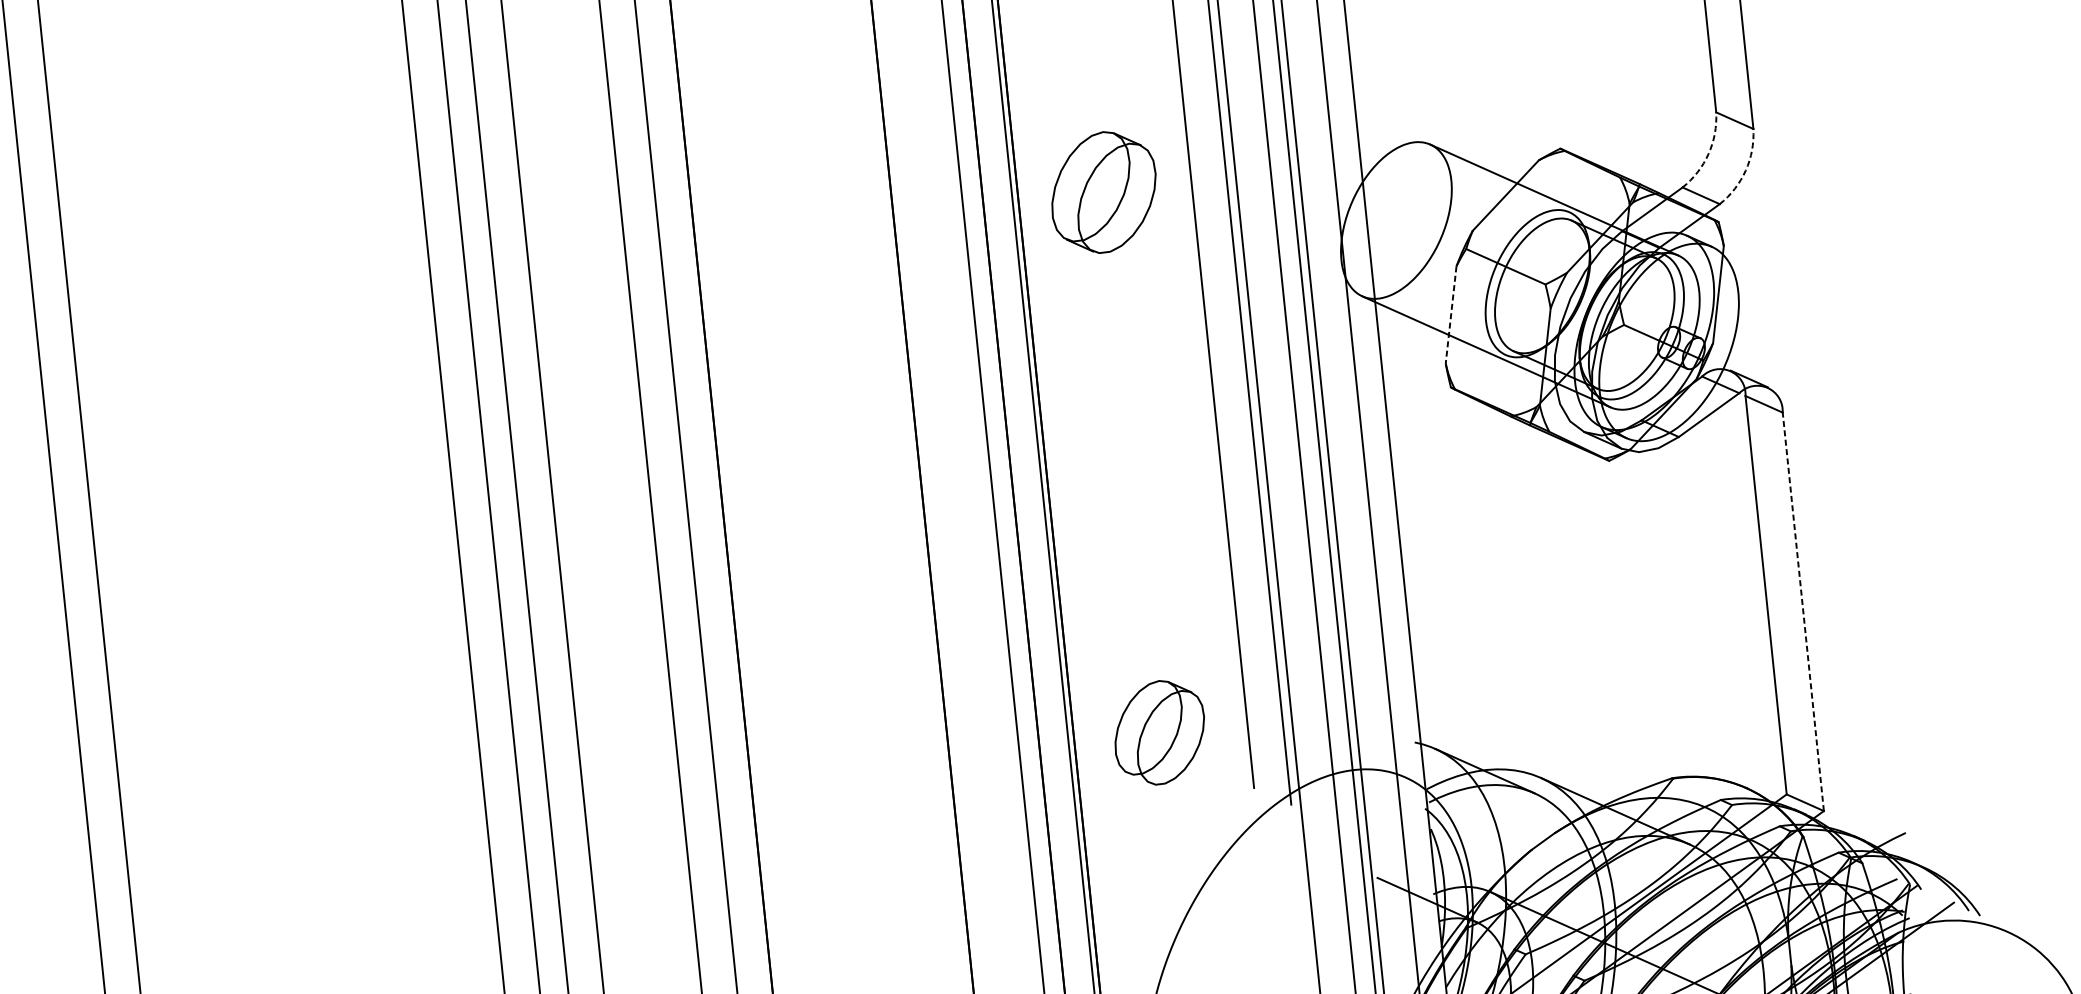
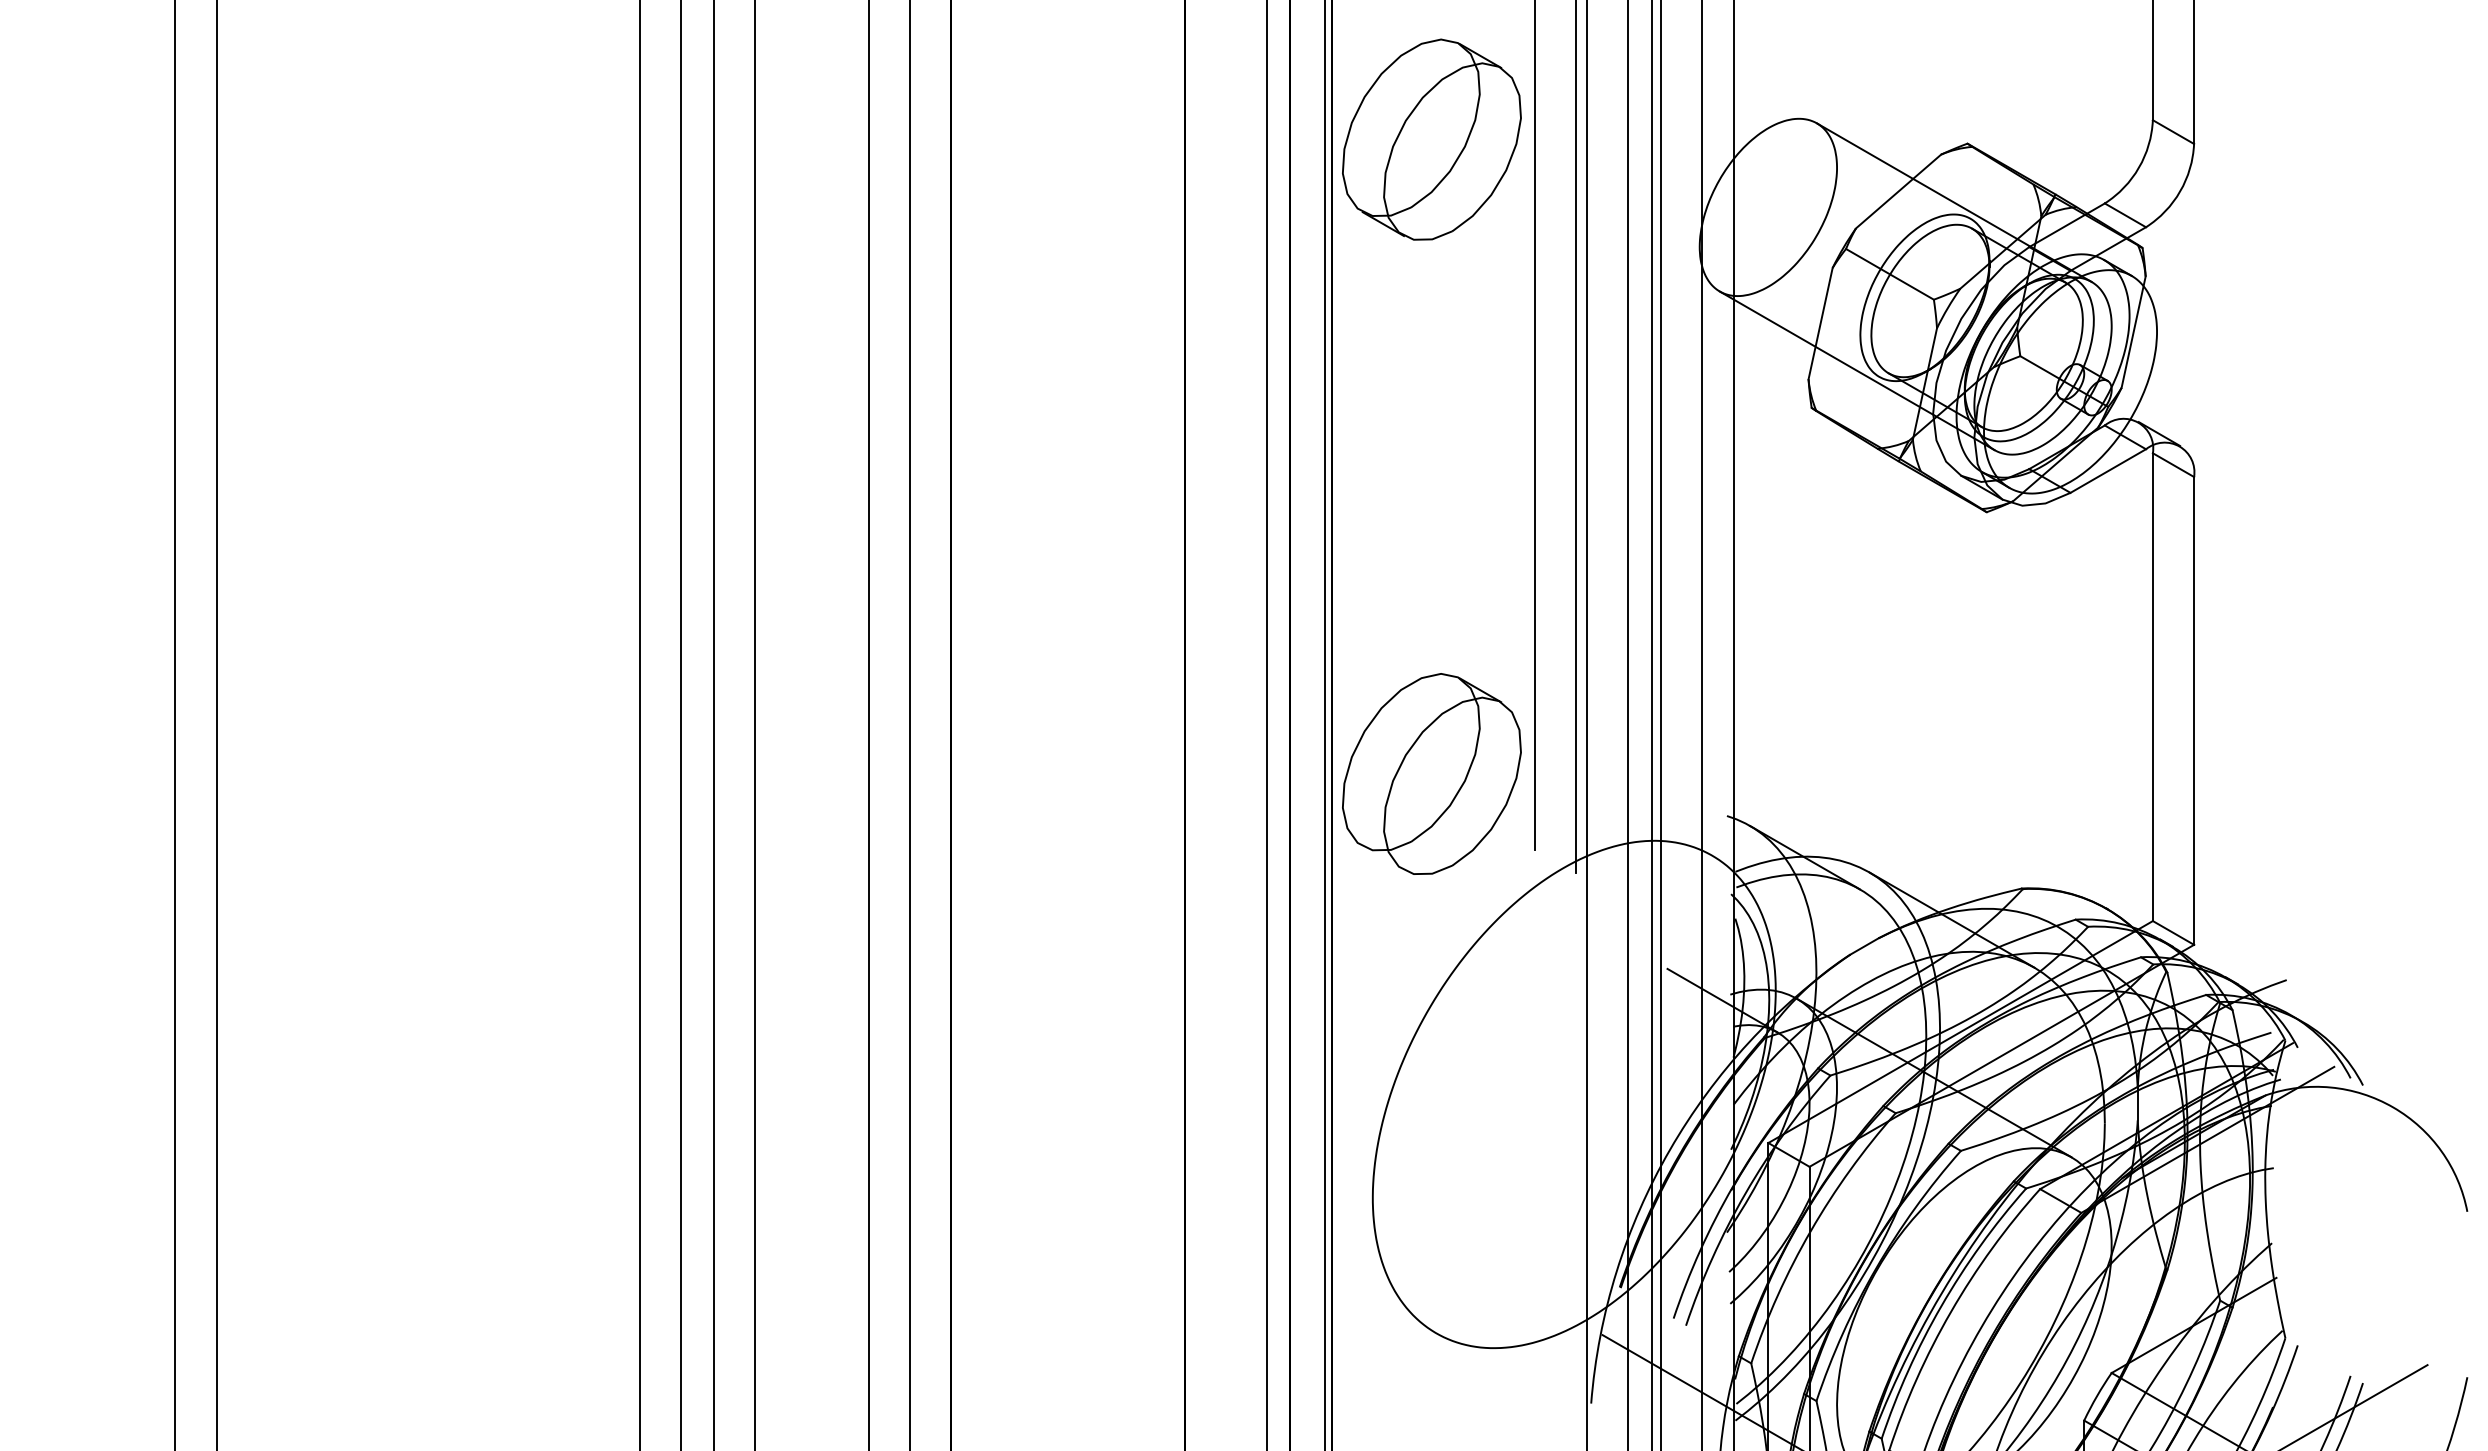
arc: (1708, 153) -> (2138, 167), dashed -> solid
arc: (1746, 170) -> (2180, 191), dashed -> solid
part: (1103, 192) -> (1431, 139), size x1.43
line: (1451, 314) -> (1820, 323), dashed -> solid
line: (1803, 611) -> (2194, 710), dashed -> solid
part: (1159, 732) -> (1431, 773), size x1.67

